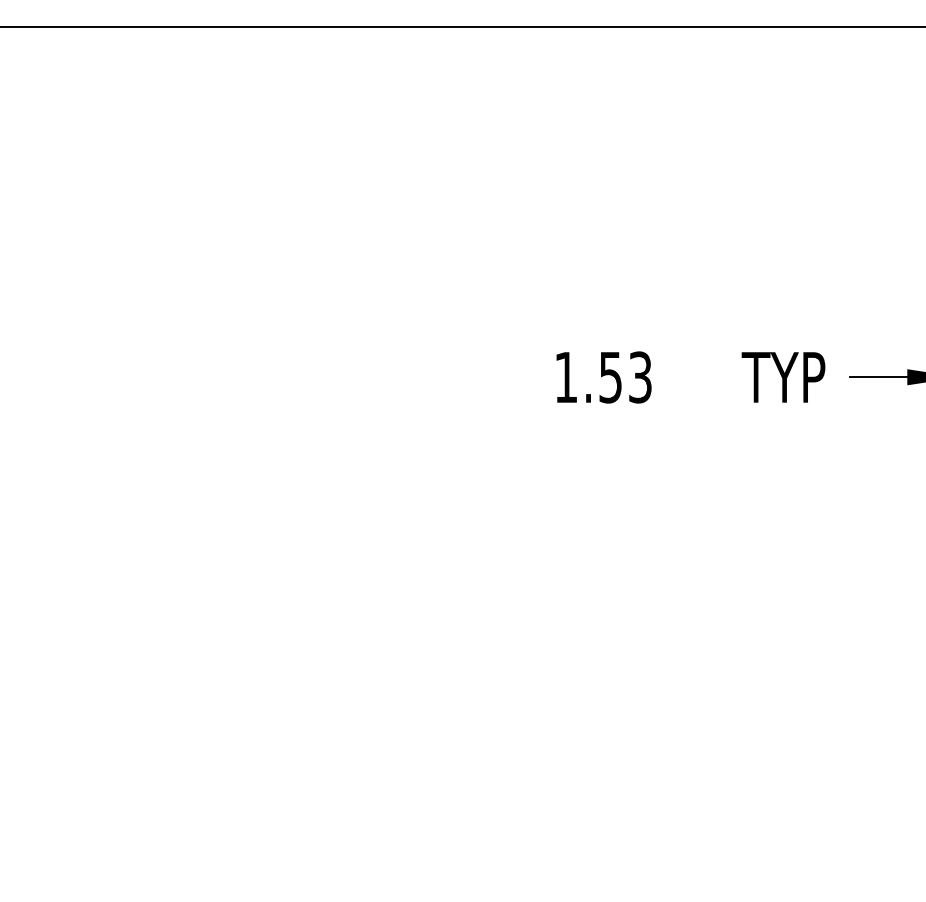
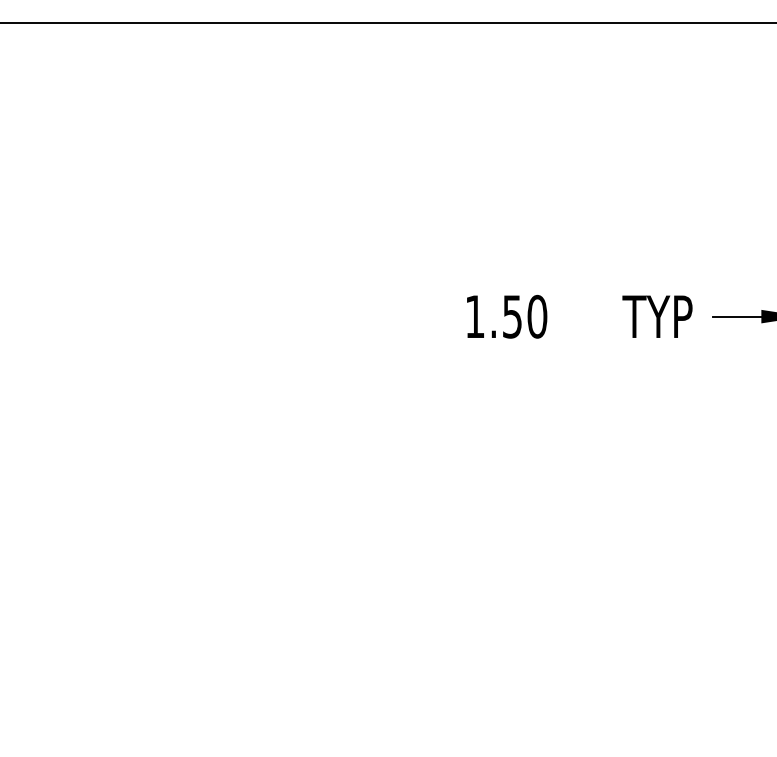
text: (640, 377) -> (537, 316), 1.53 -> 1.50

